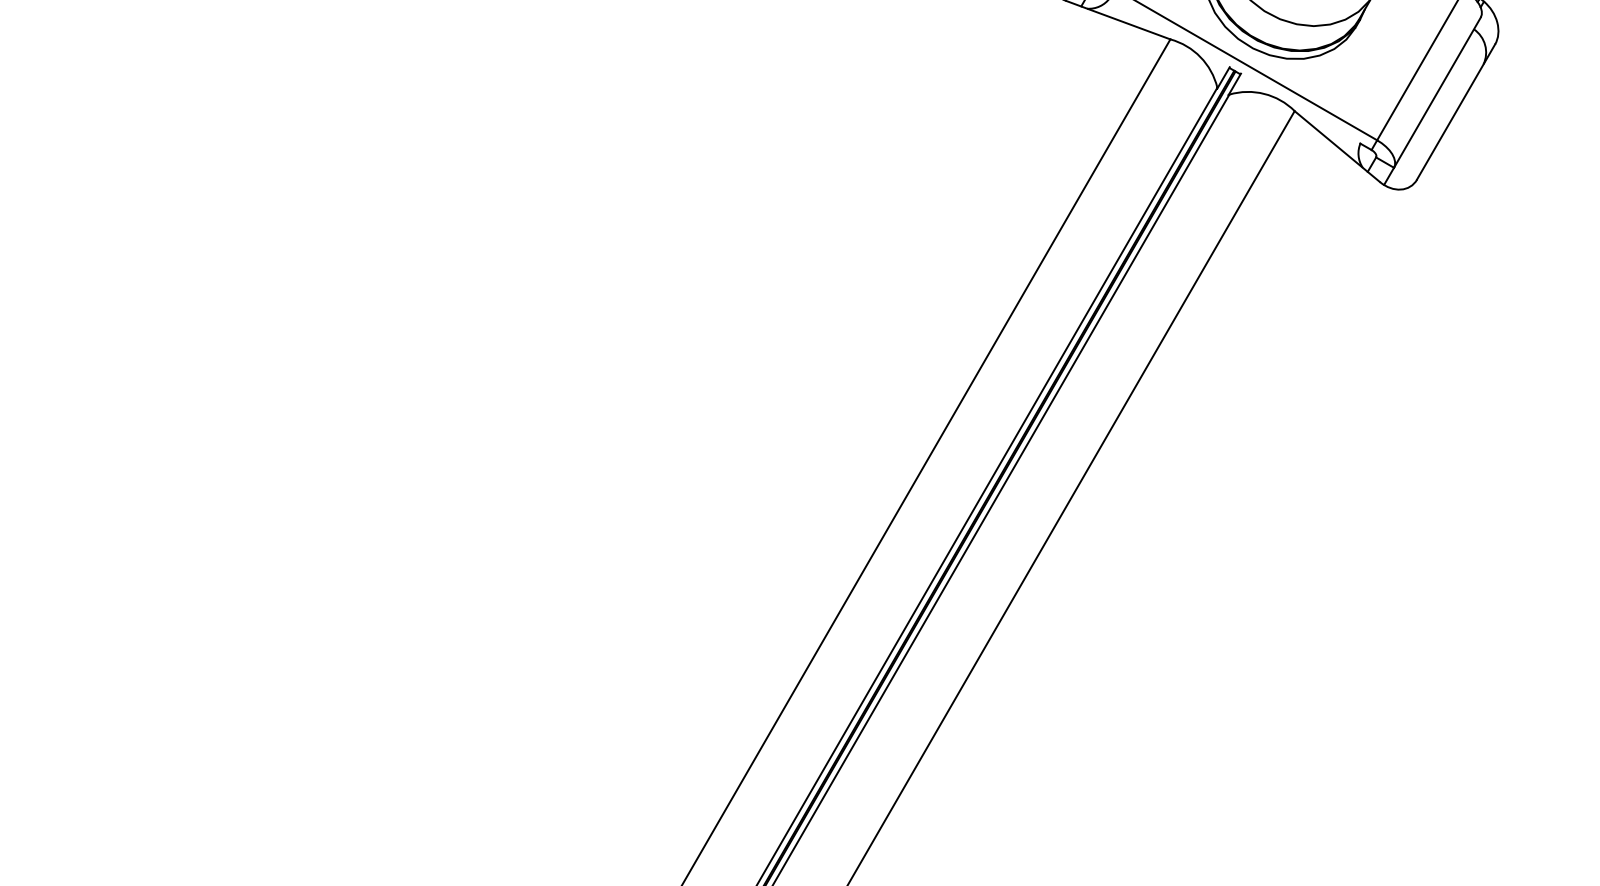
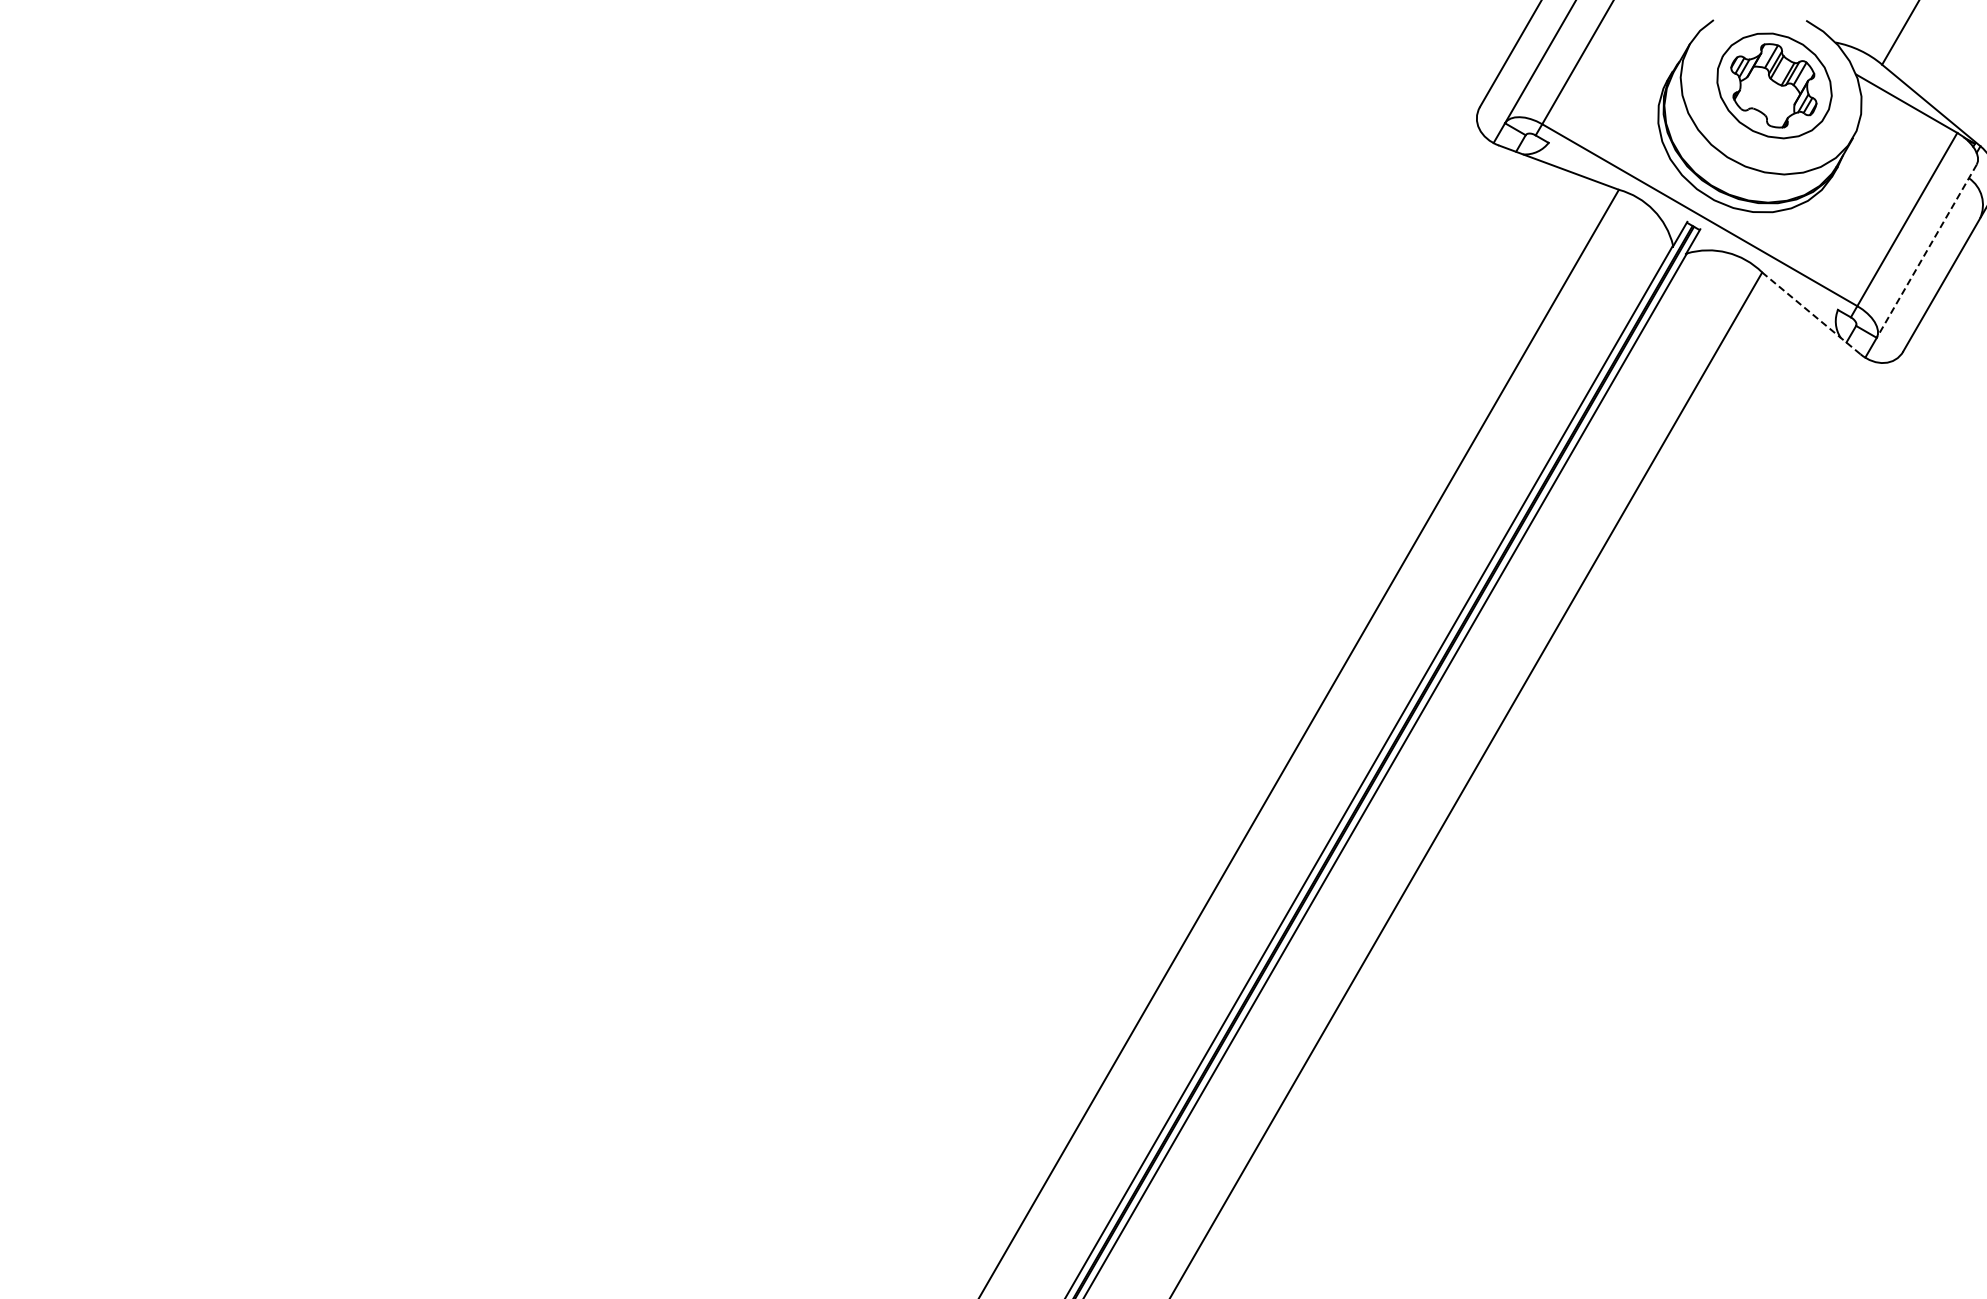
line: (1437, 92) -> (1926, 251), solid -> dashed
line: (1337, 146) -> (1811, 313), solid -> dashed

